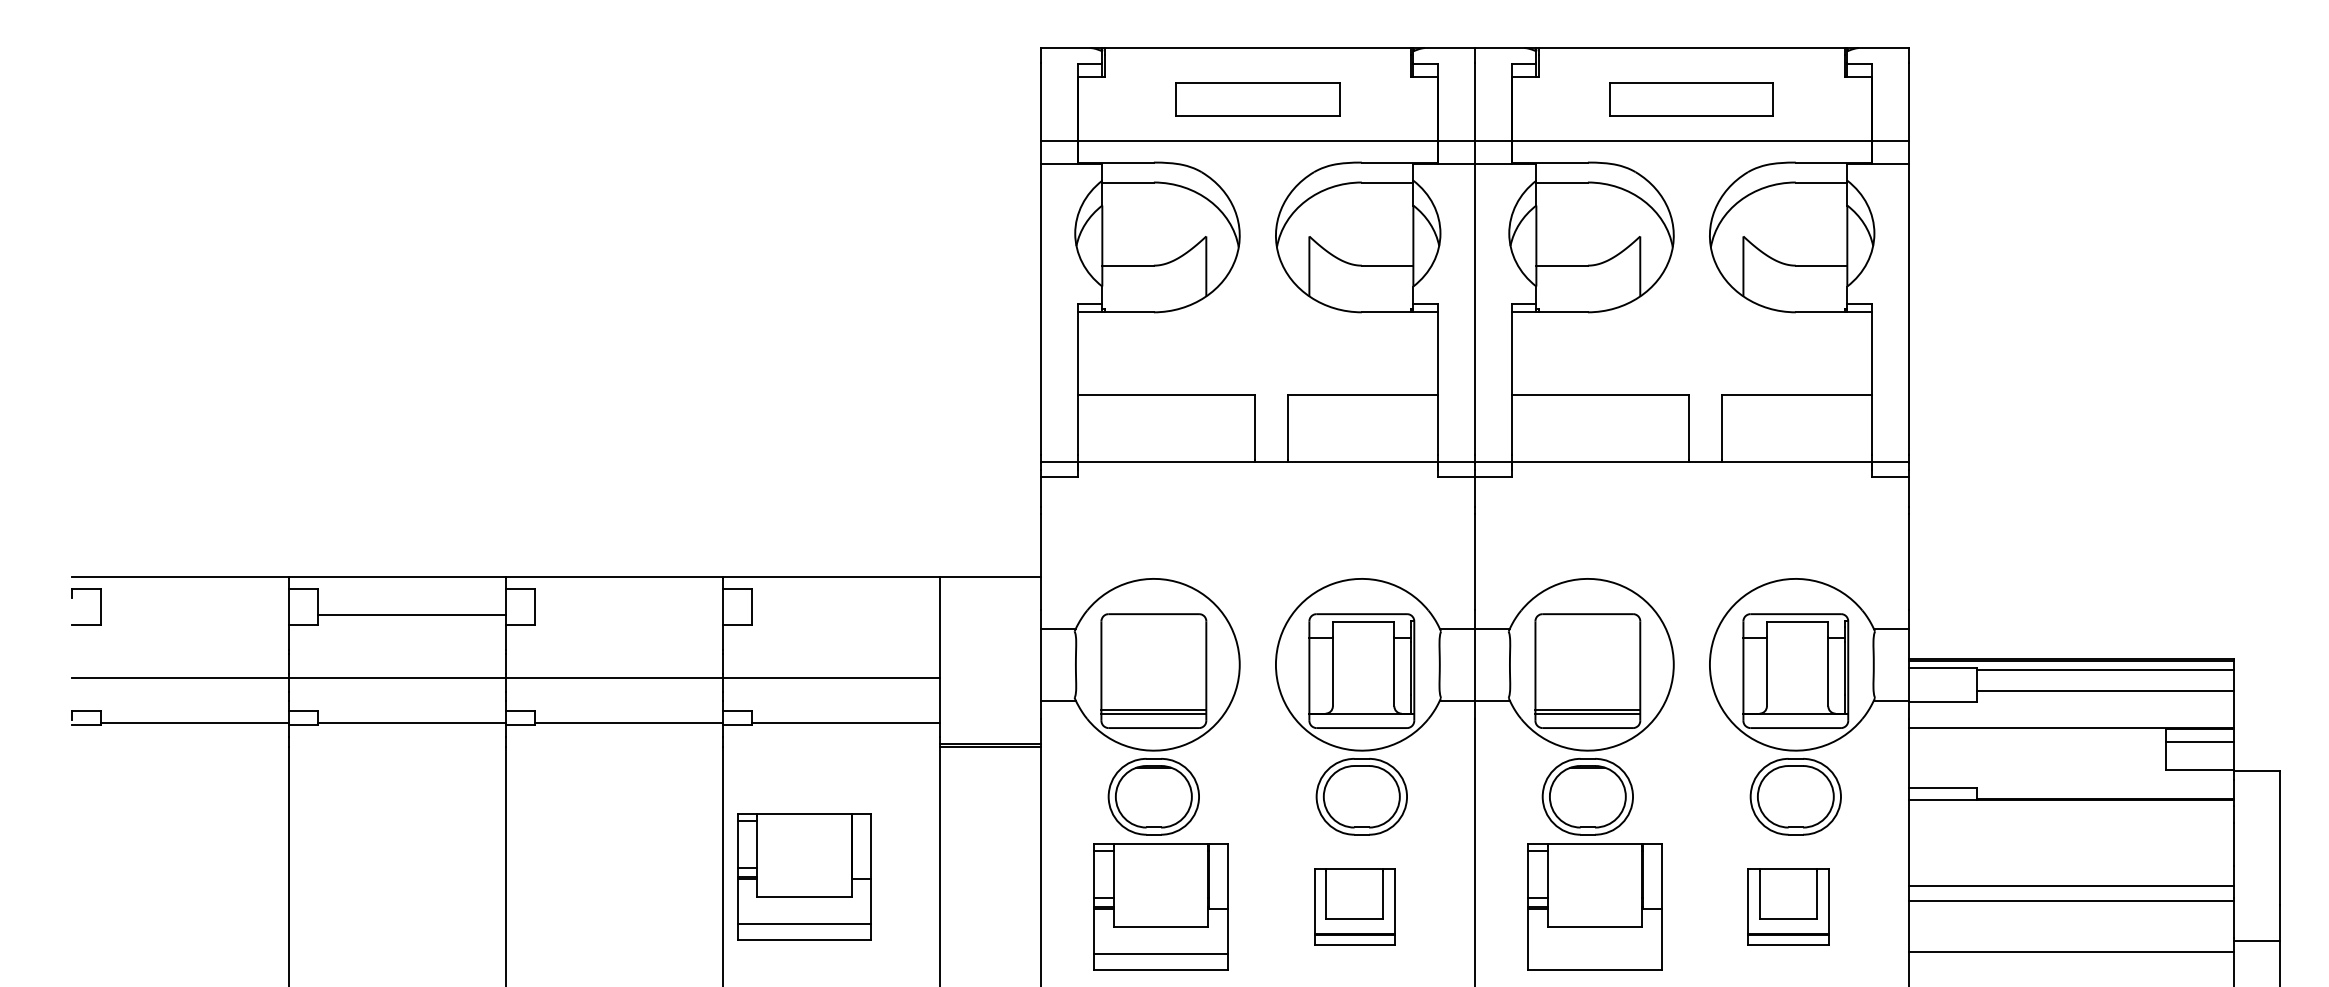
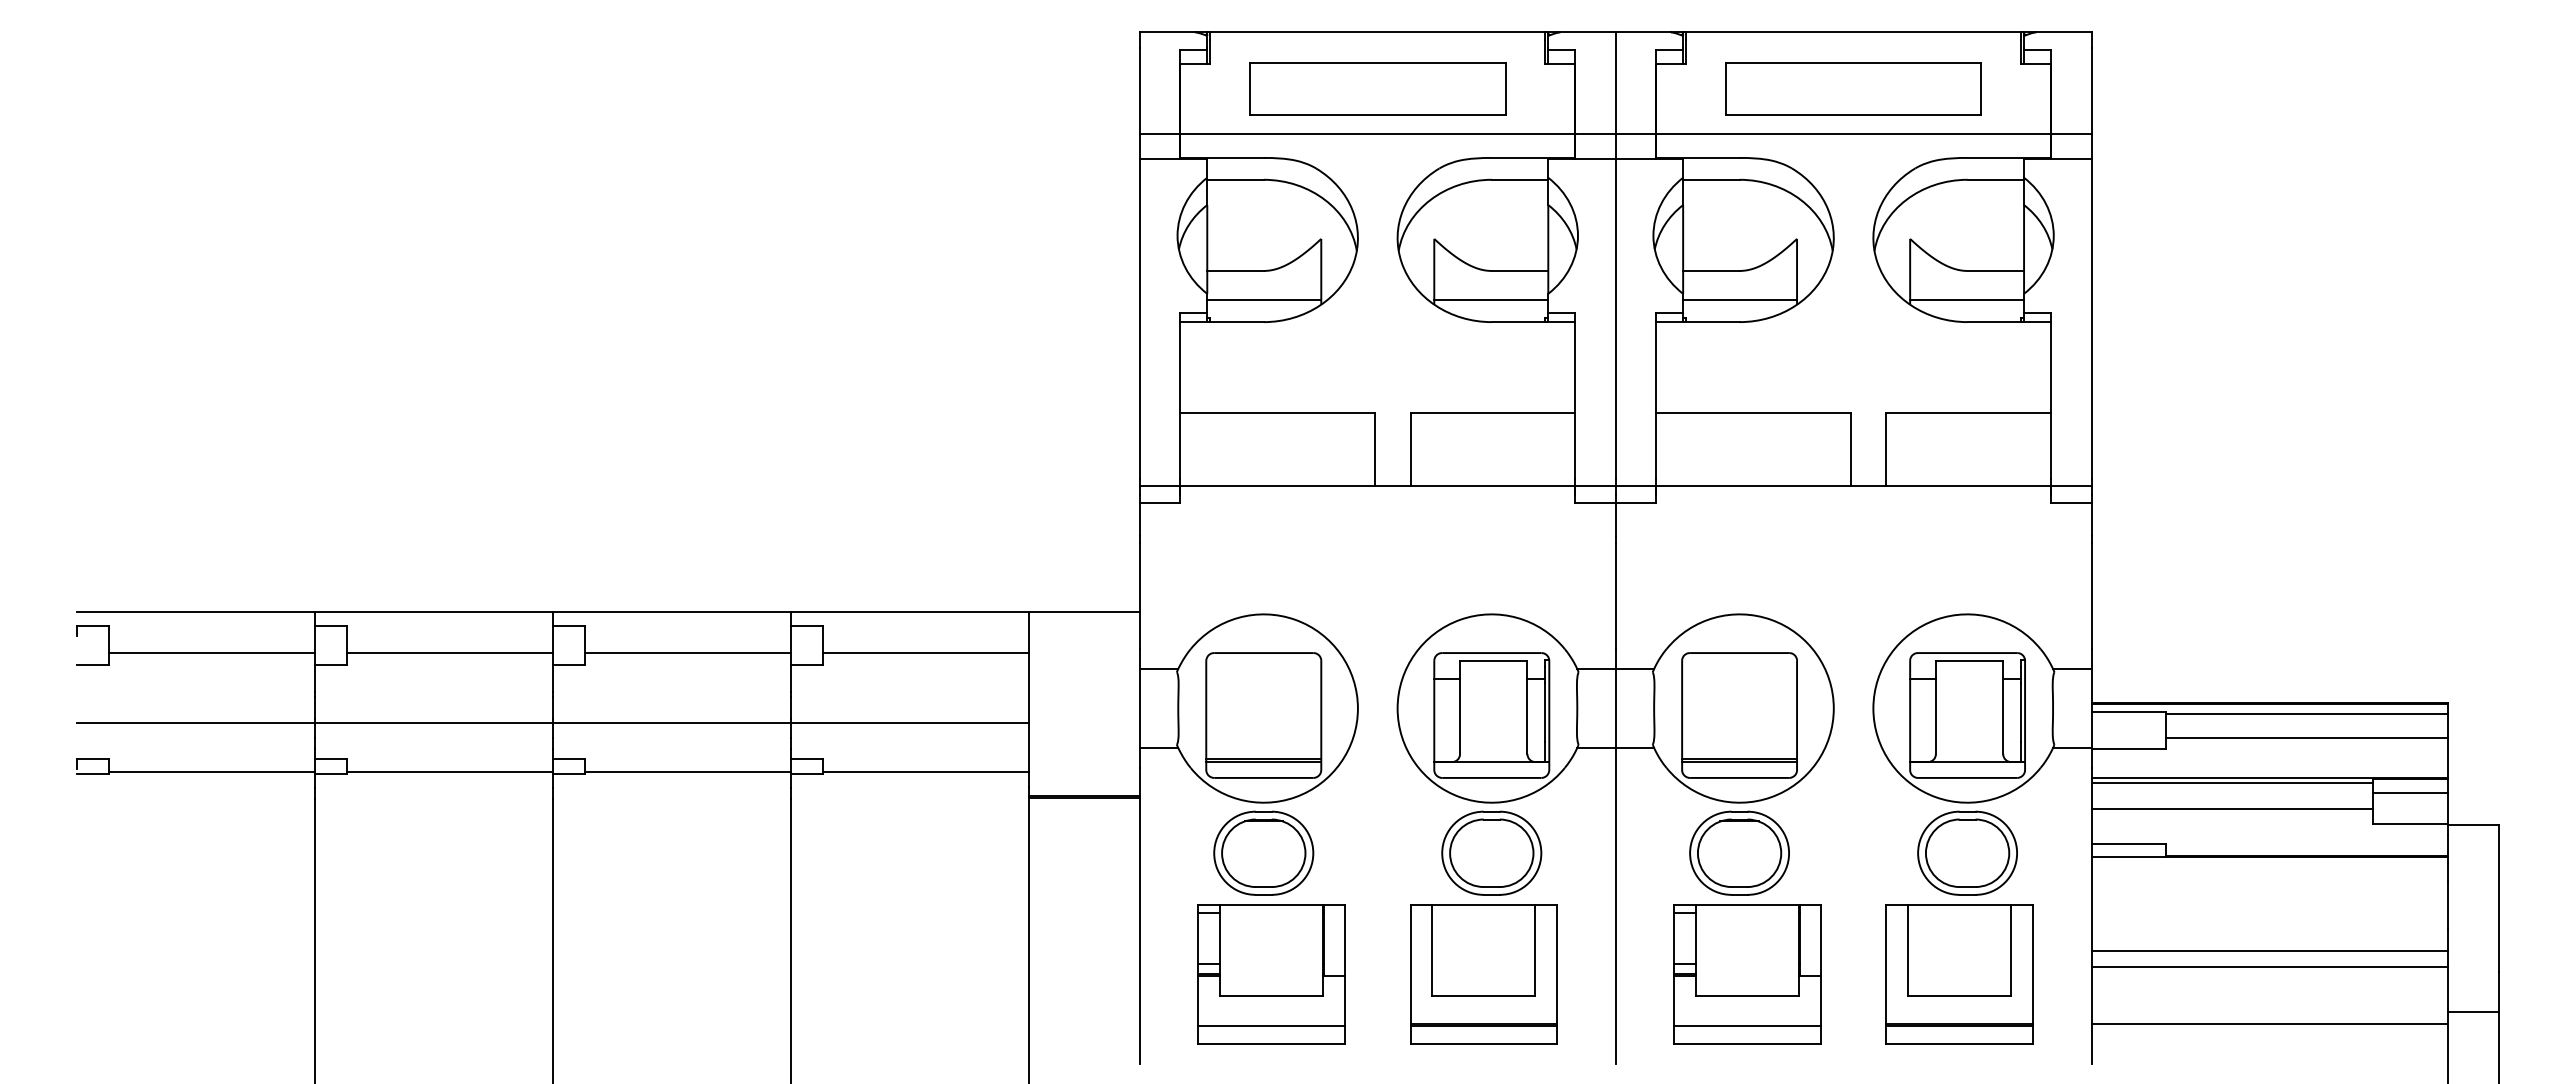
part: (1257, 99) -> (1377, 88), size x1.43
part: (1691, 99) -> (1853, 88), size x1.43
line: (1154, 291) -> (1264, 299), added
line: (1361, 291) -> (1491, 299), added
line: (1588, 291) -> (1740, 299), added
line: (1795, 291) -> (1967, 299), added
line: (195, 614) -> (212, 653), added
line: (628, 614) -> (687, 653), added
line: (845, 614) -> (925, 653), added
line: (2037, 732) -> (2232, 782), added
line: (2037, 755) -> (2232, 808), added
part: (804, 877) -> (880, 941), removed
part: (1354, 907) -> (1483, 974), size x1.67
part: (1788, 907) -> (1959, 974), size x1.67
line: (1595, 953) -> (1747, 1025), added

